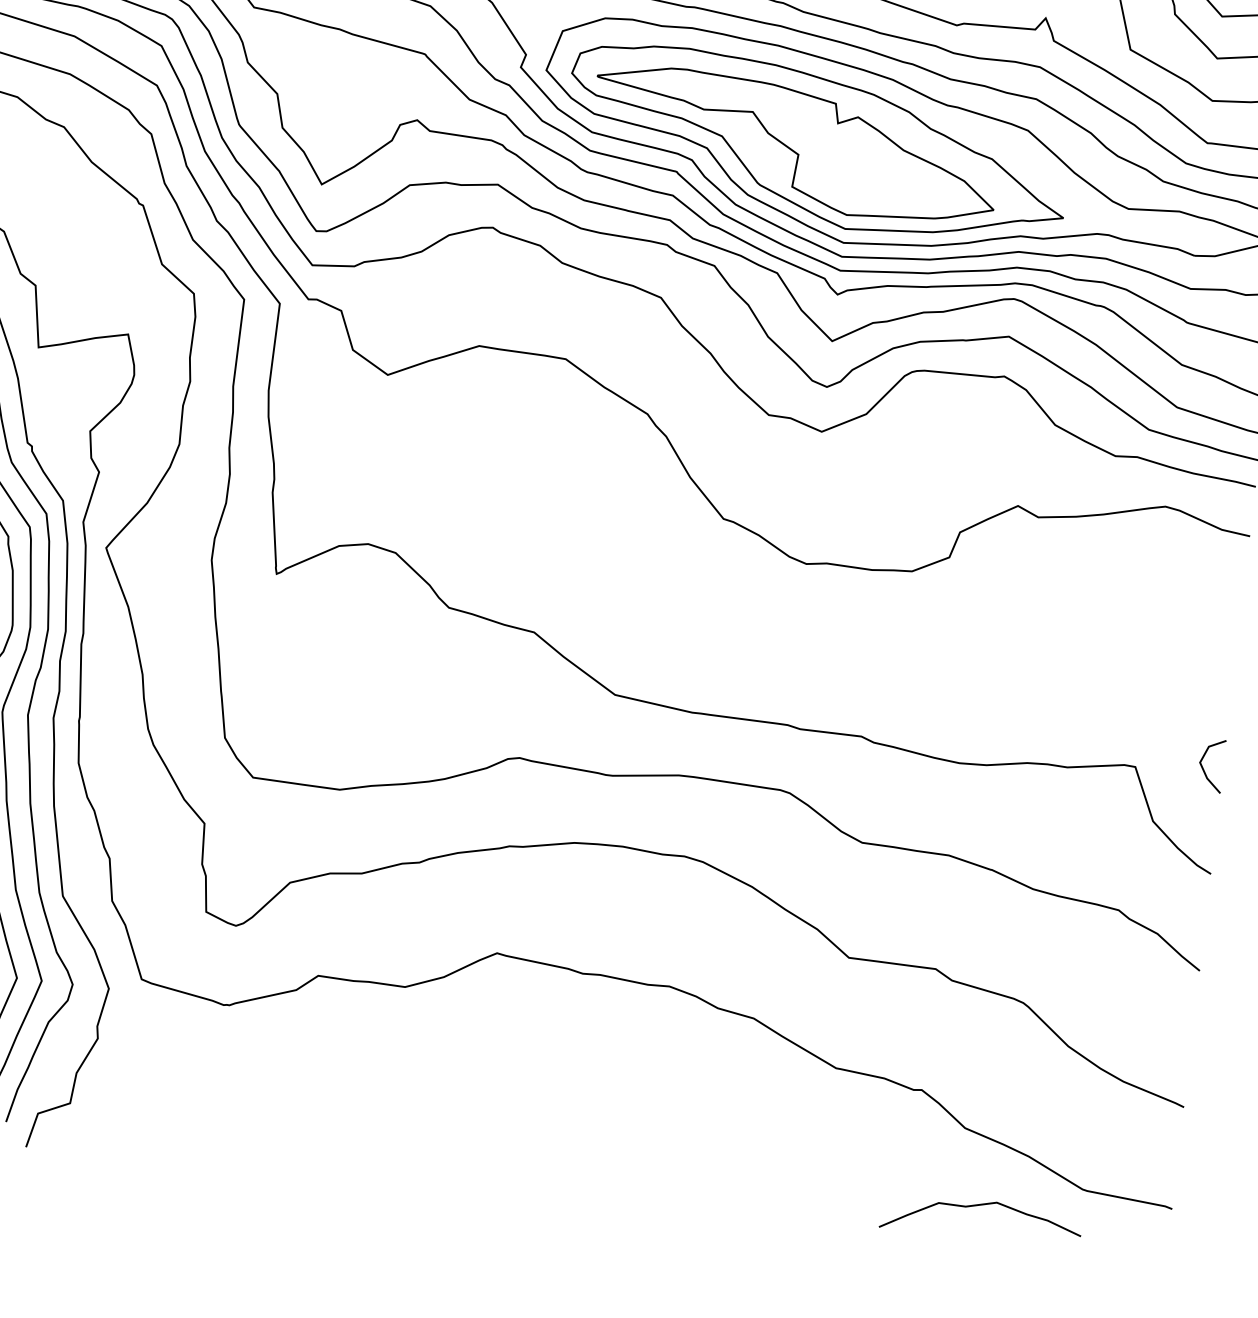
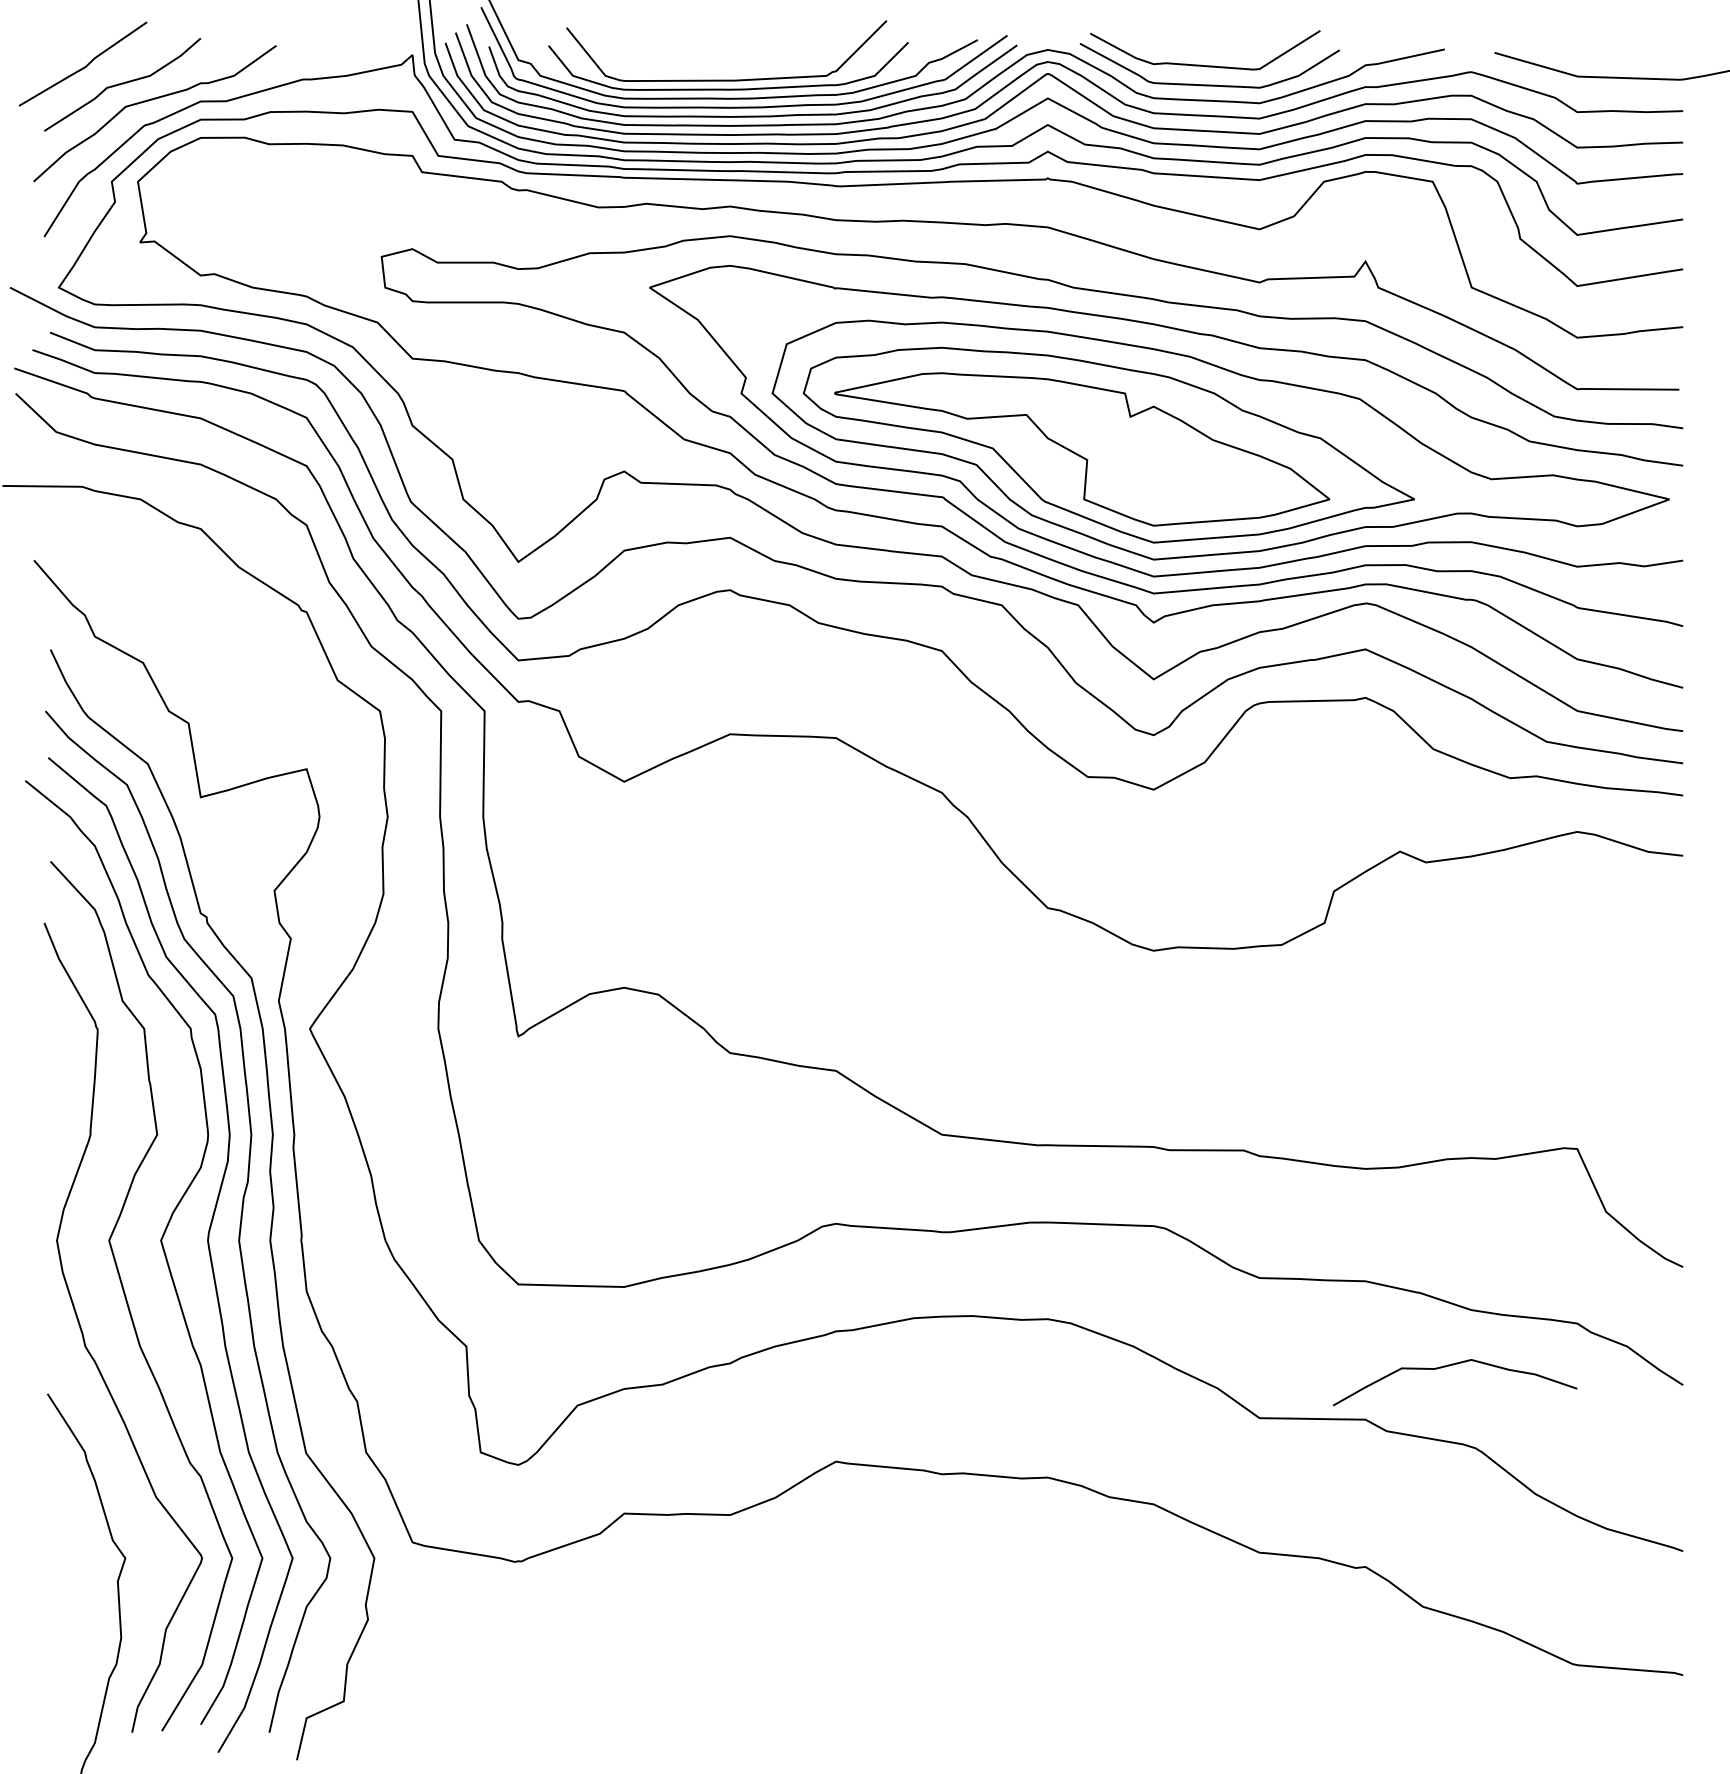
line: (1204, 769) -> (1660, 1142), removed
curve: (978, 1206) -> (1449, 1366), moved

